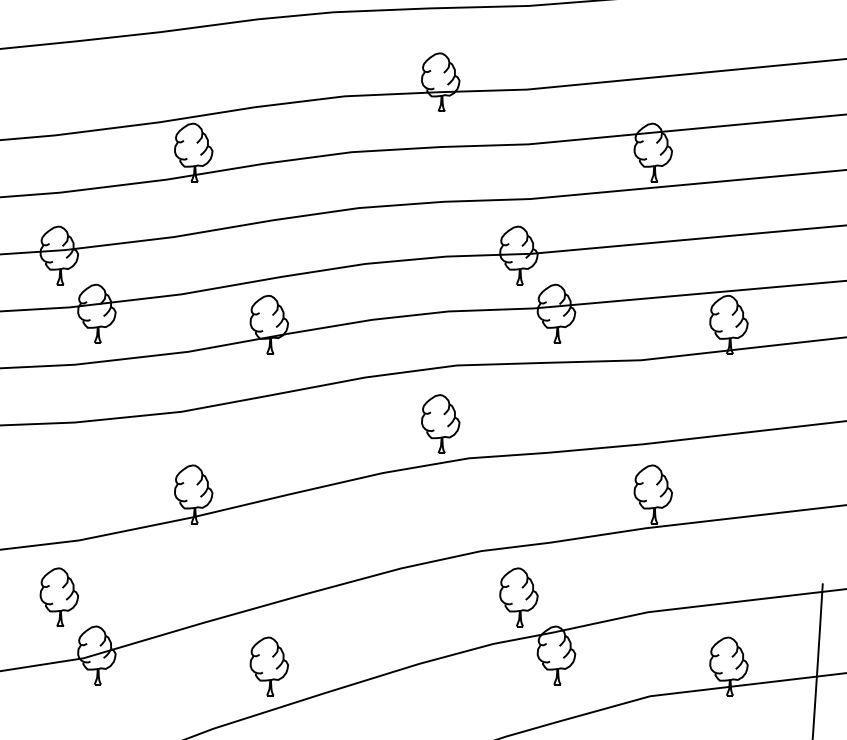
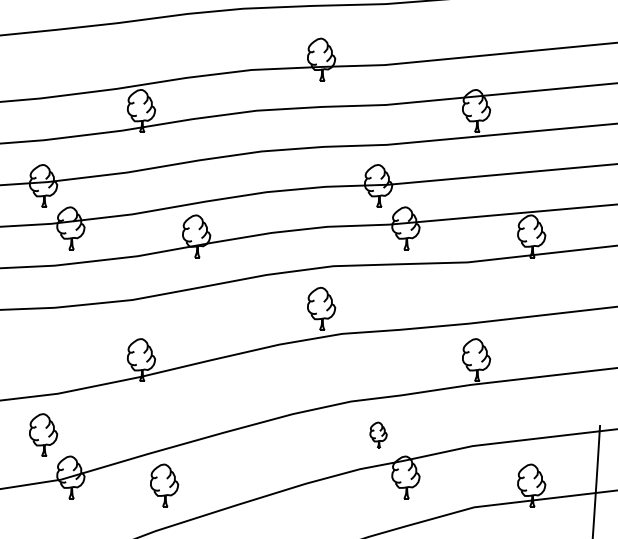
part: (518, 597) -> (378, 435), size x0.6
part: (268, 666) -> (163, 485), moved

